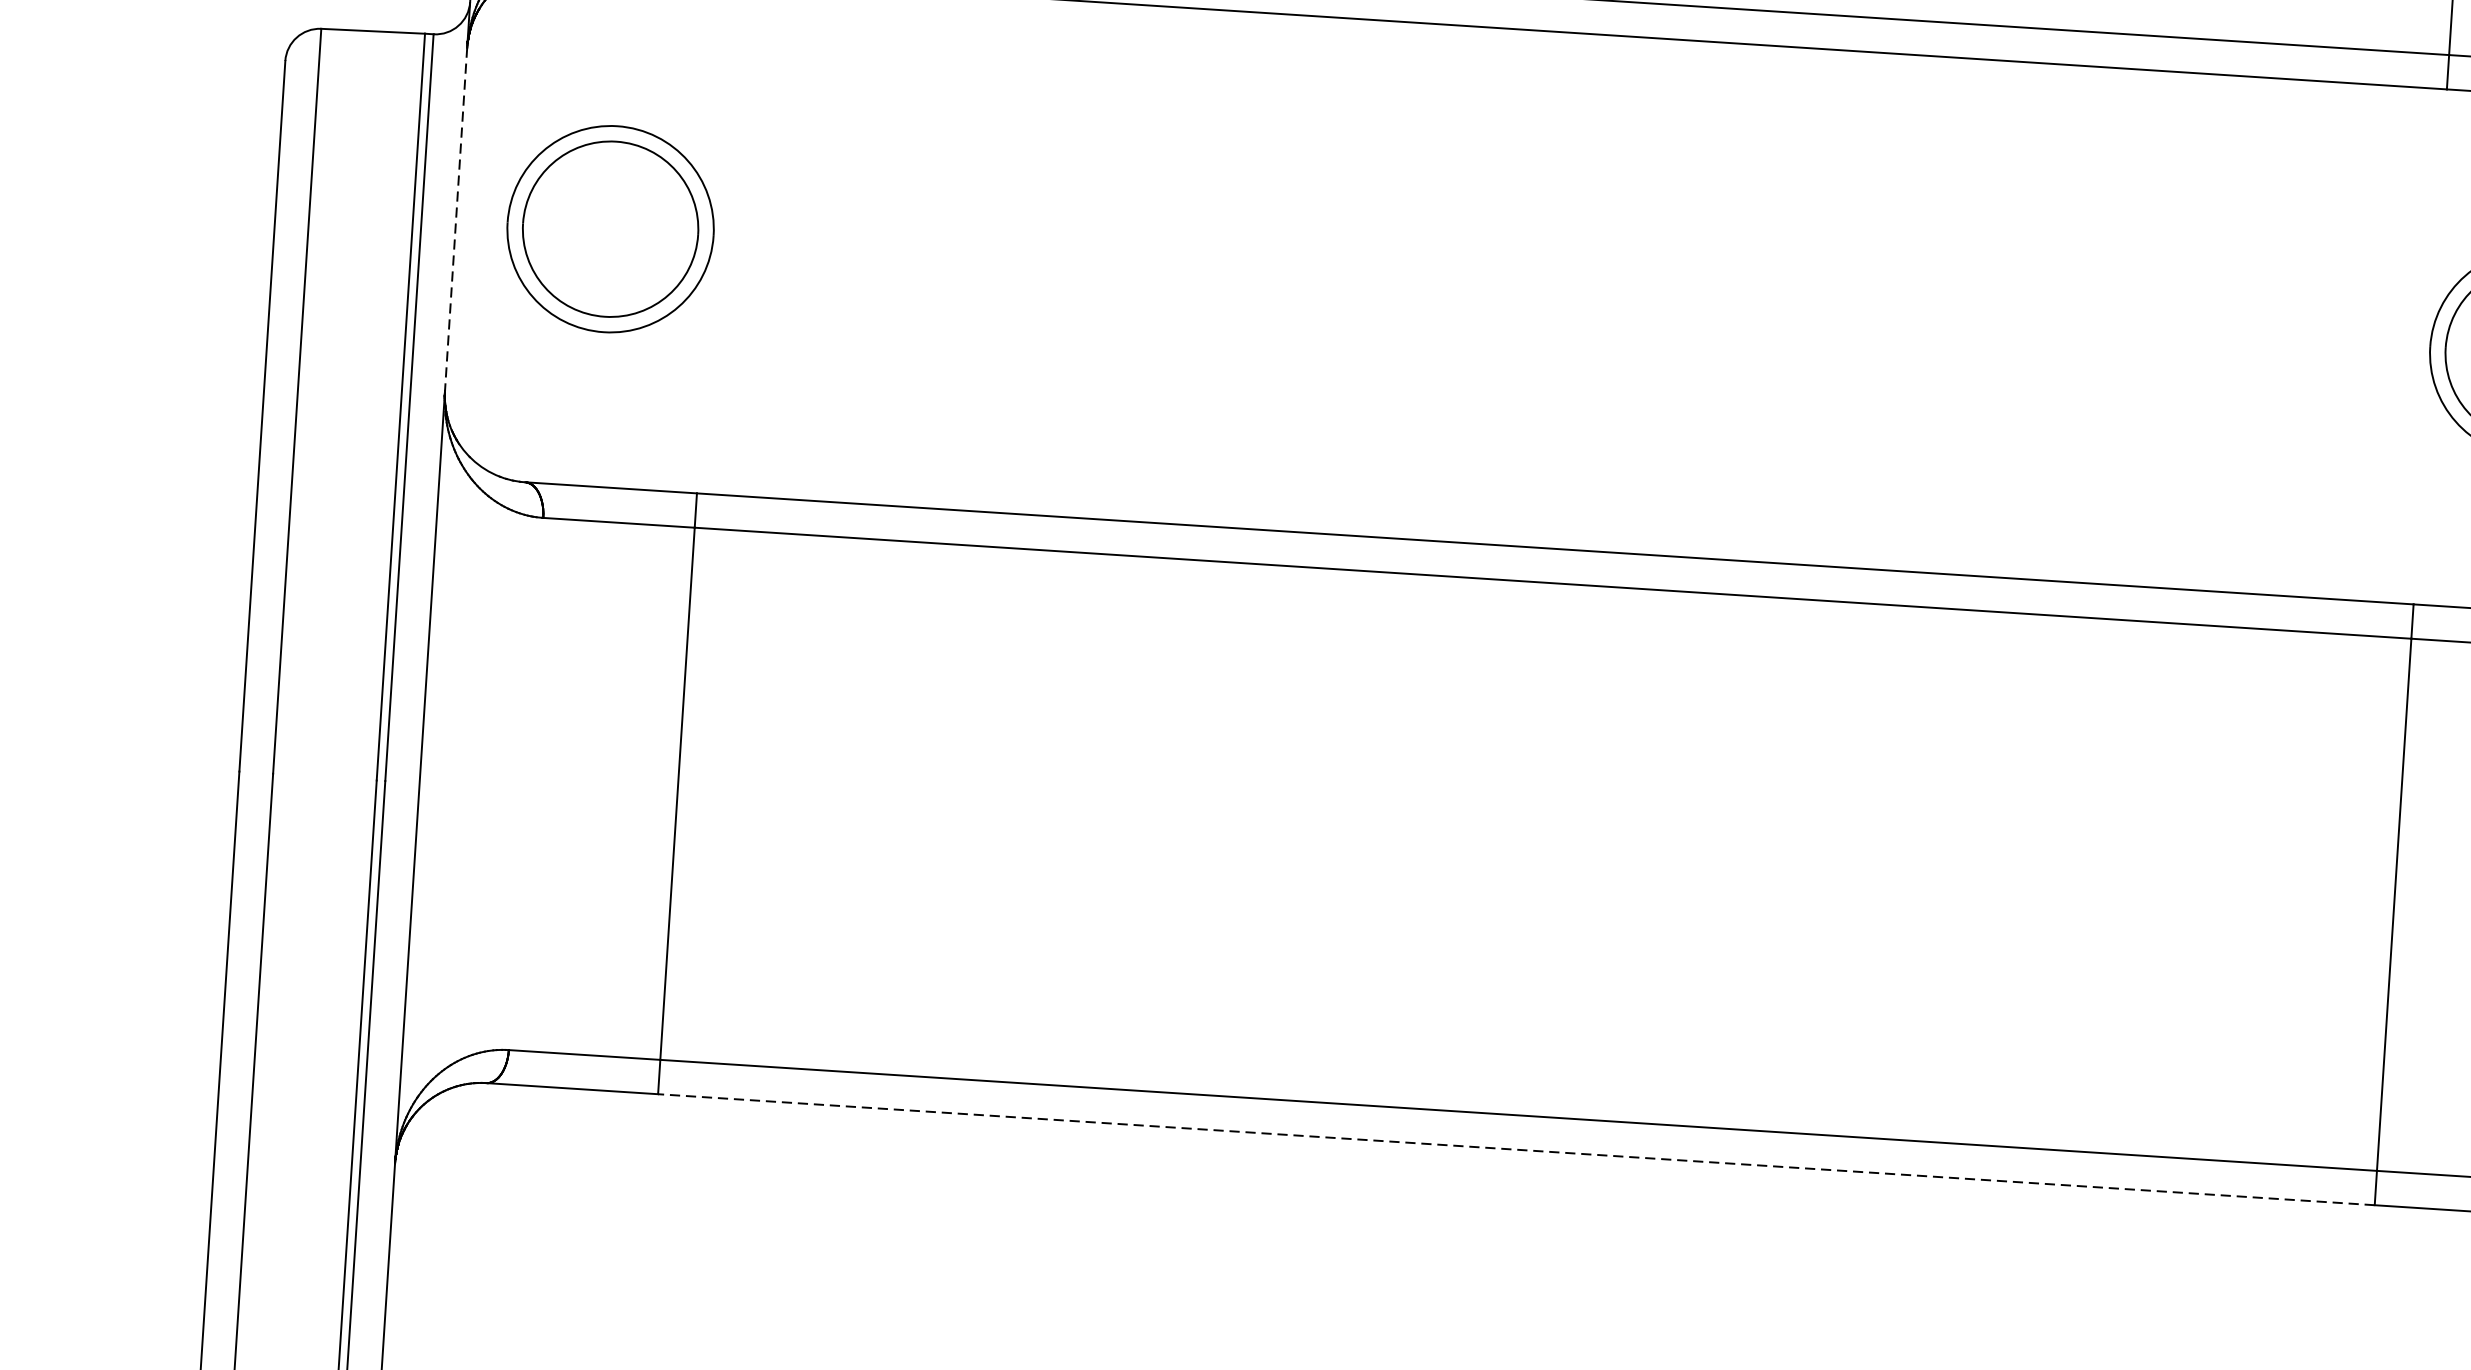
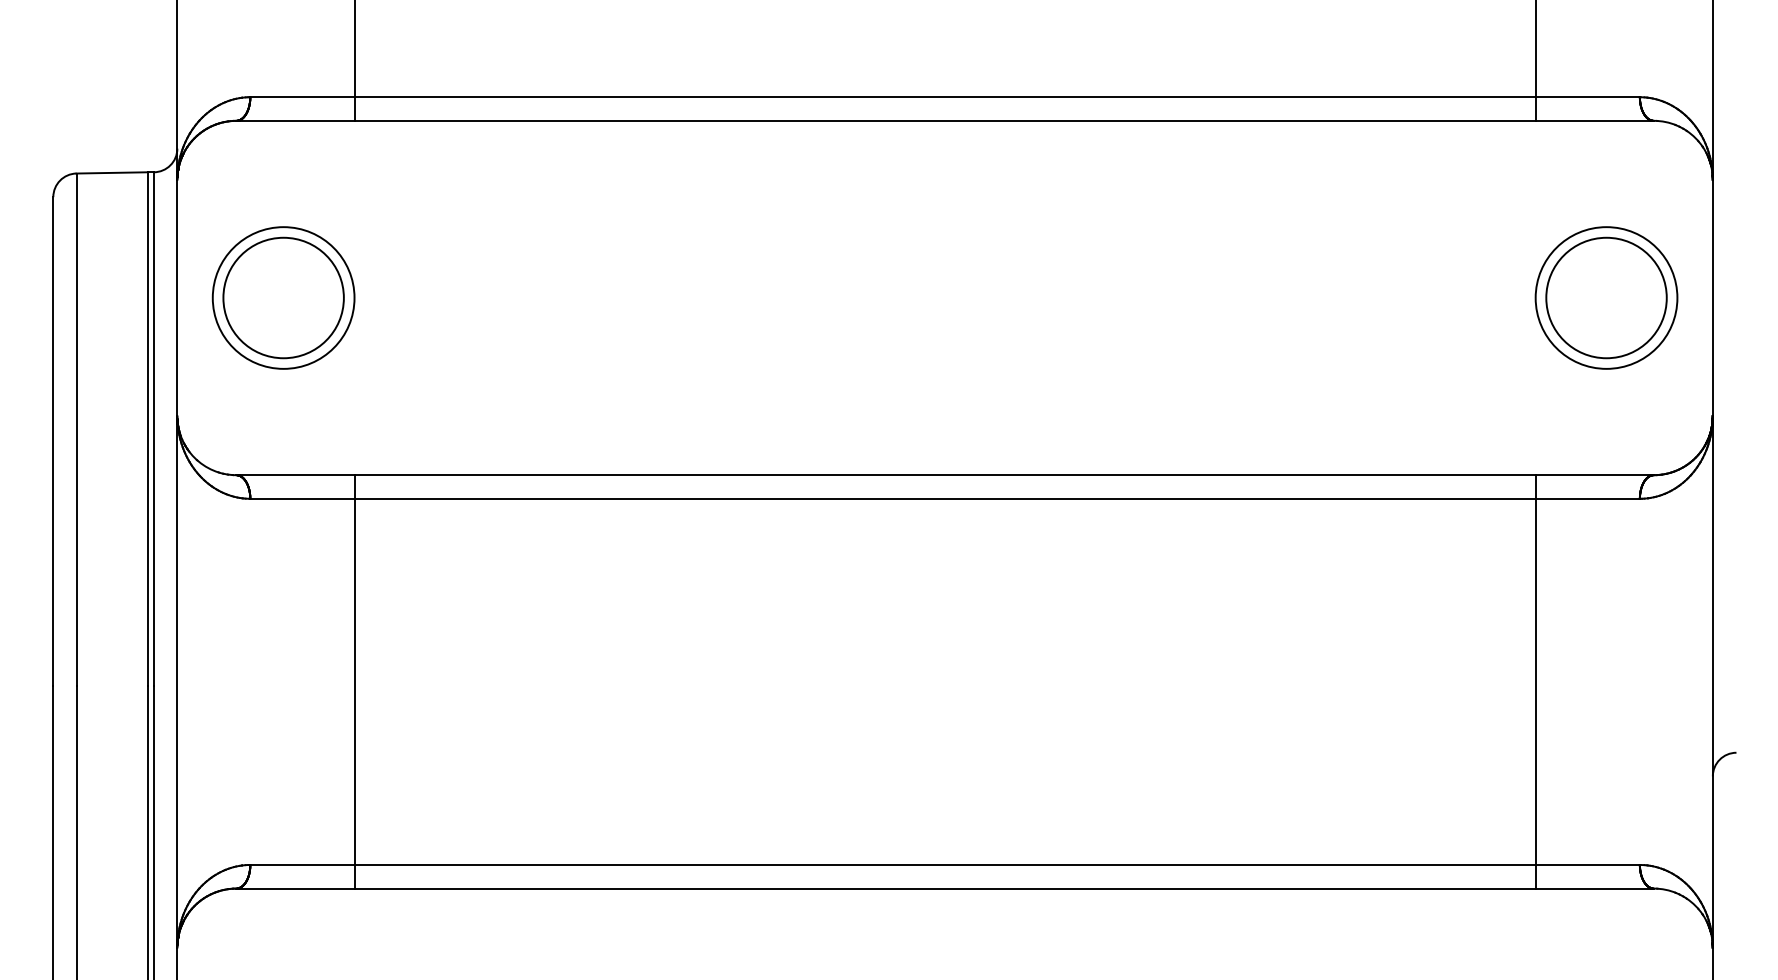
line: (456, 219) -> (177, 298), dashed -> solid
line: (1517, 1149) -> (945, 888), dashed -> solid

